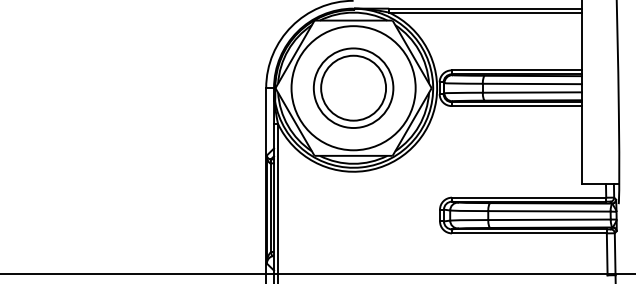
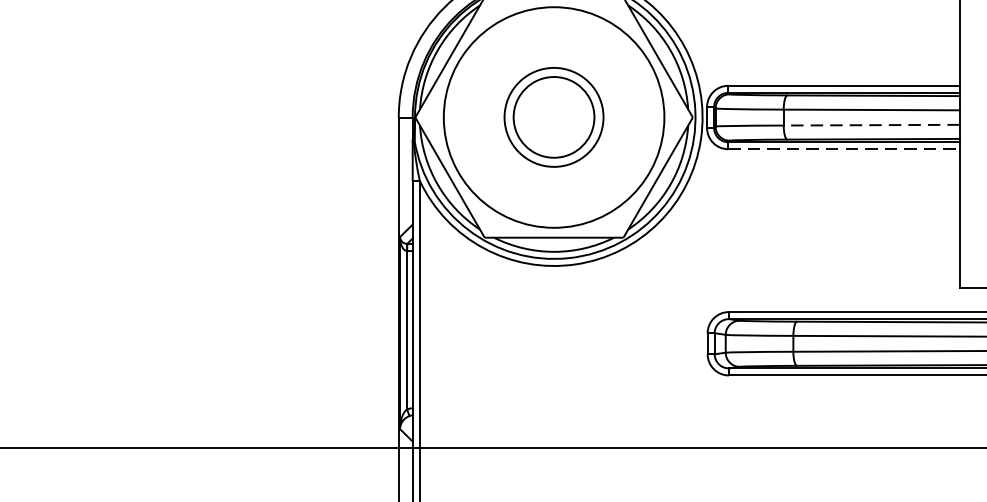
part: (353, 87) -> (553, 116), size x0.7
line: (532, 92) -> (872, 125), solid -> dashed
line: (517, 106) -> (845, 149), solid -> dashed

